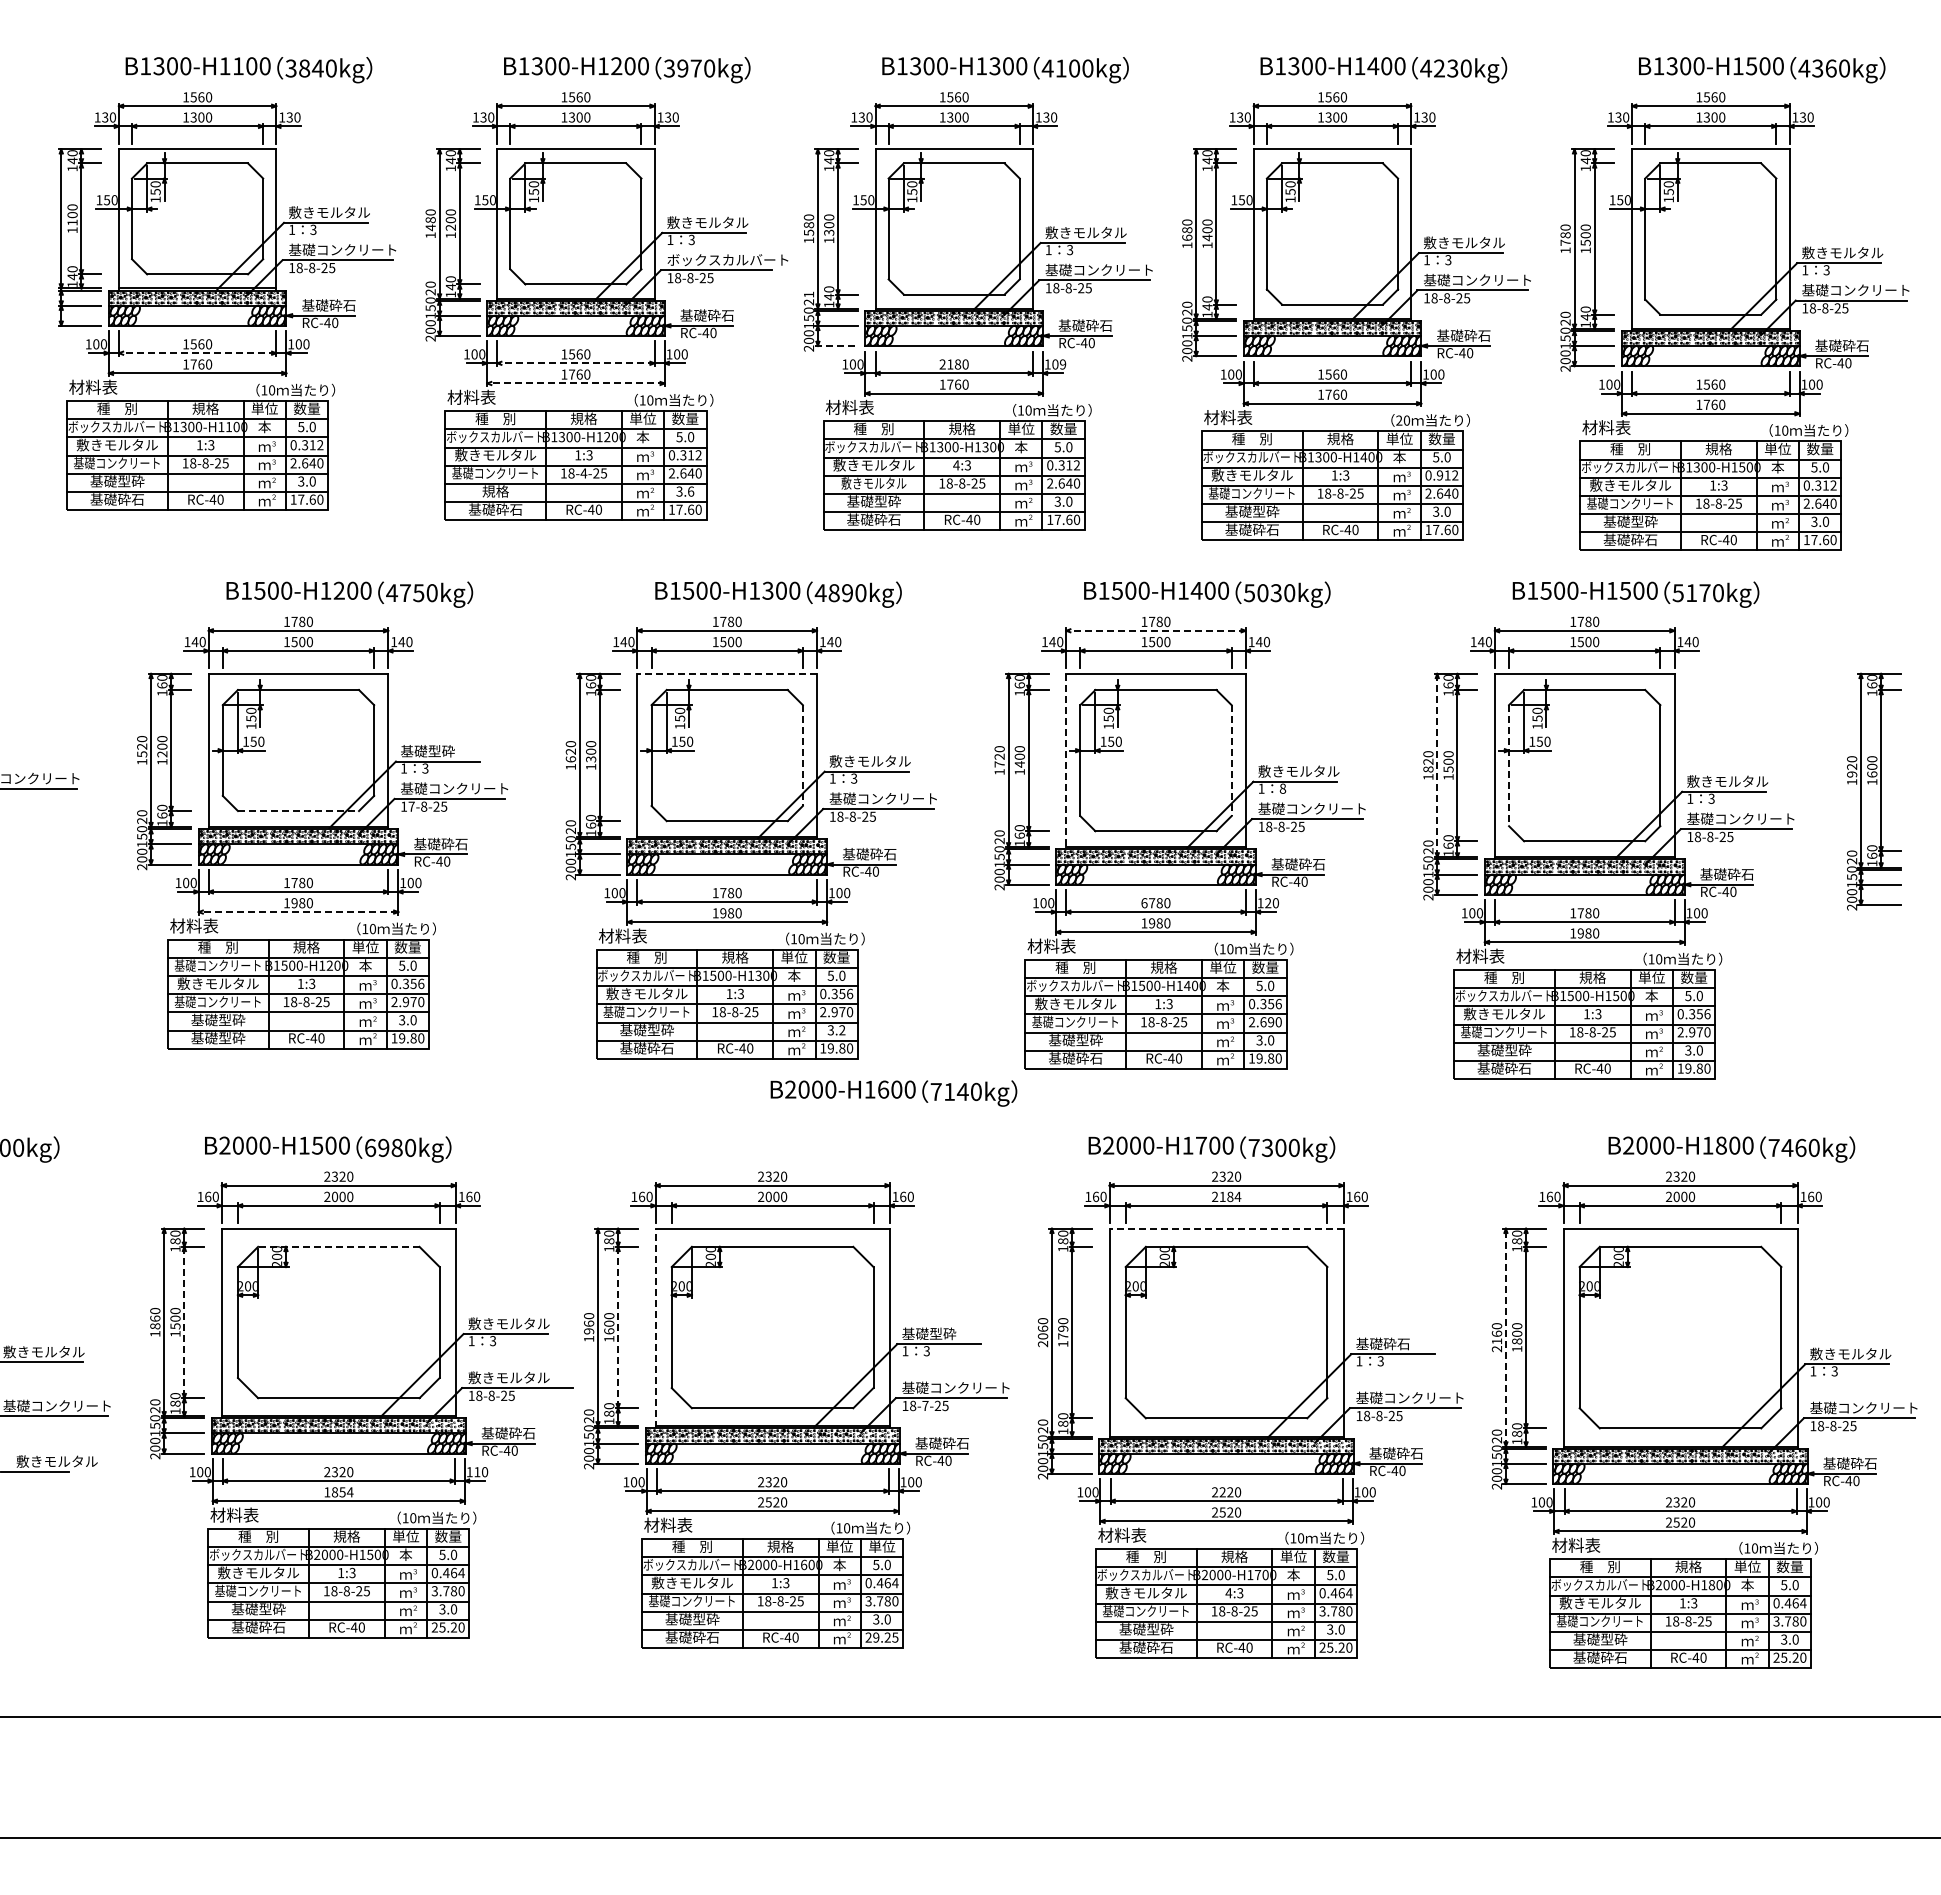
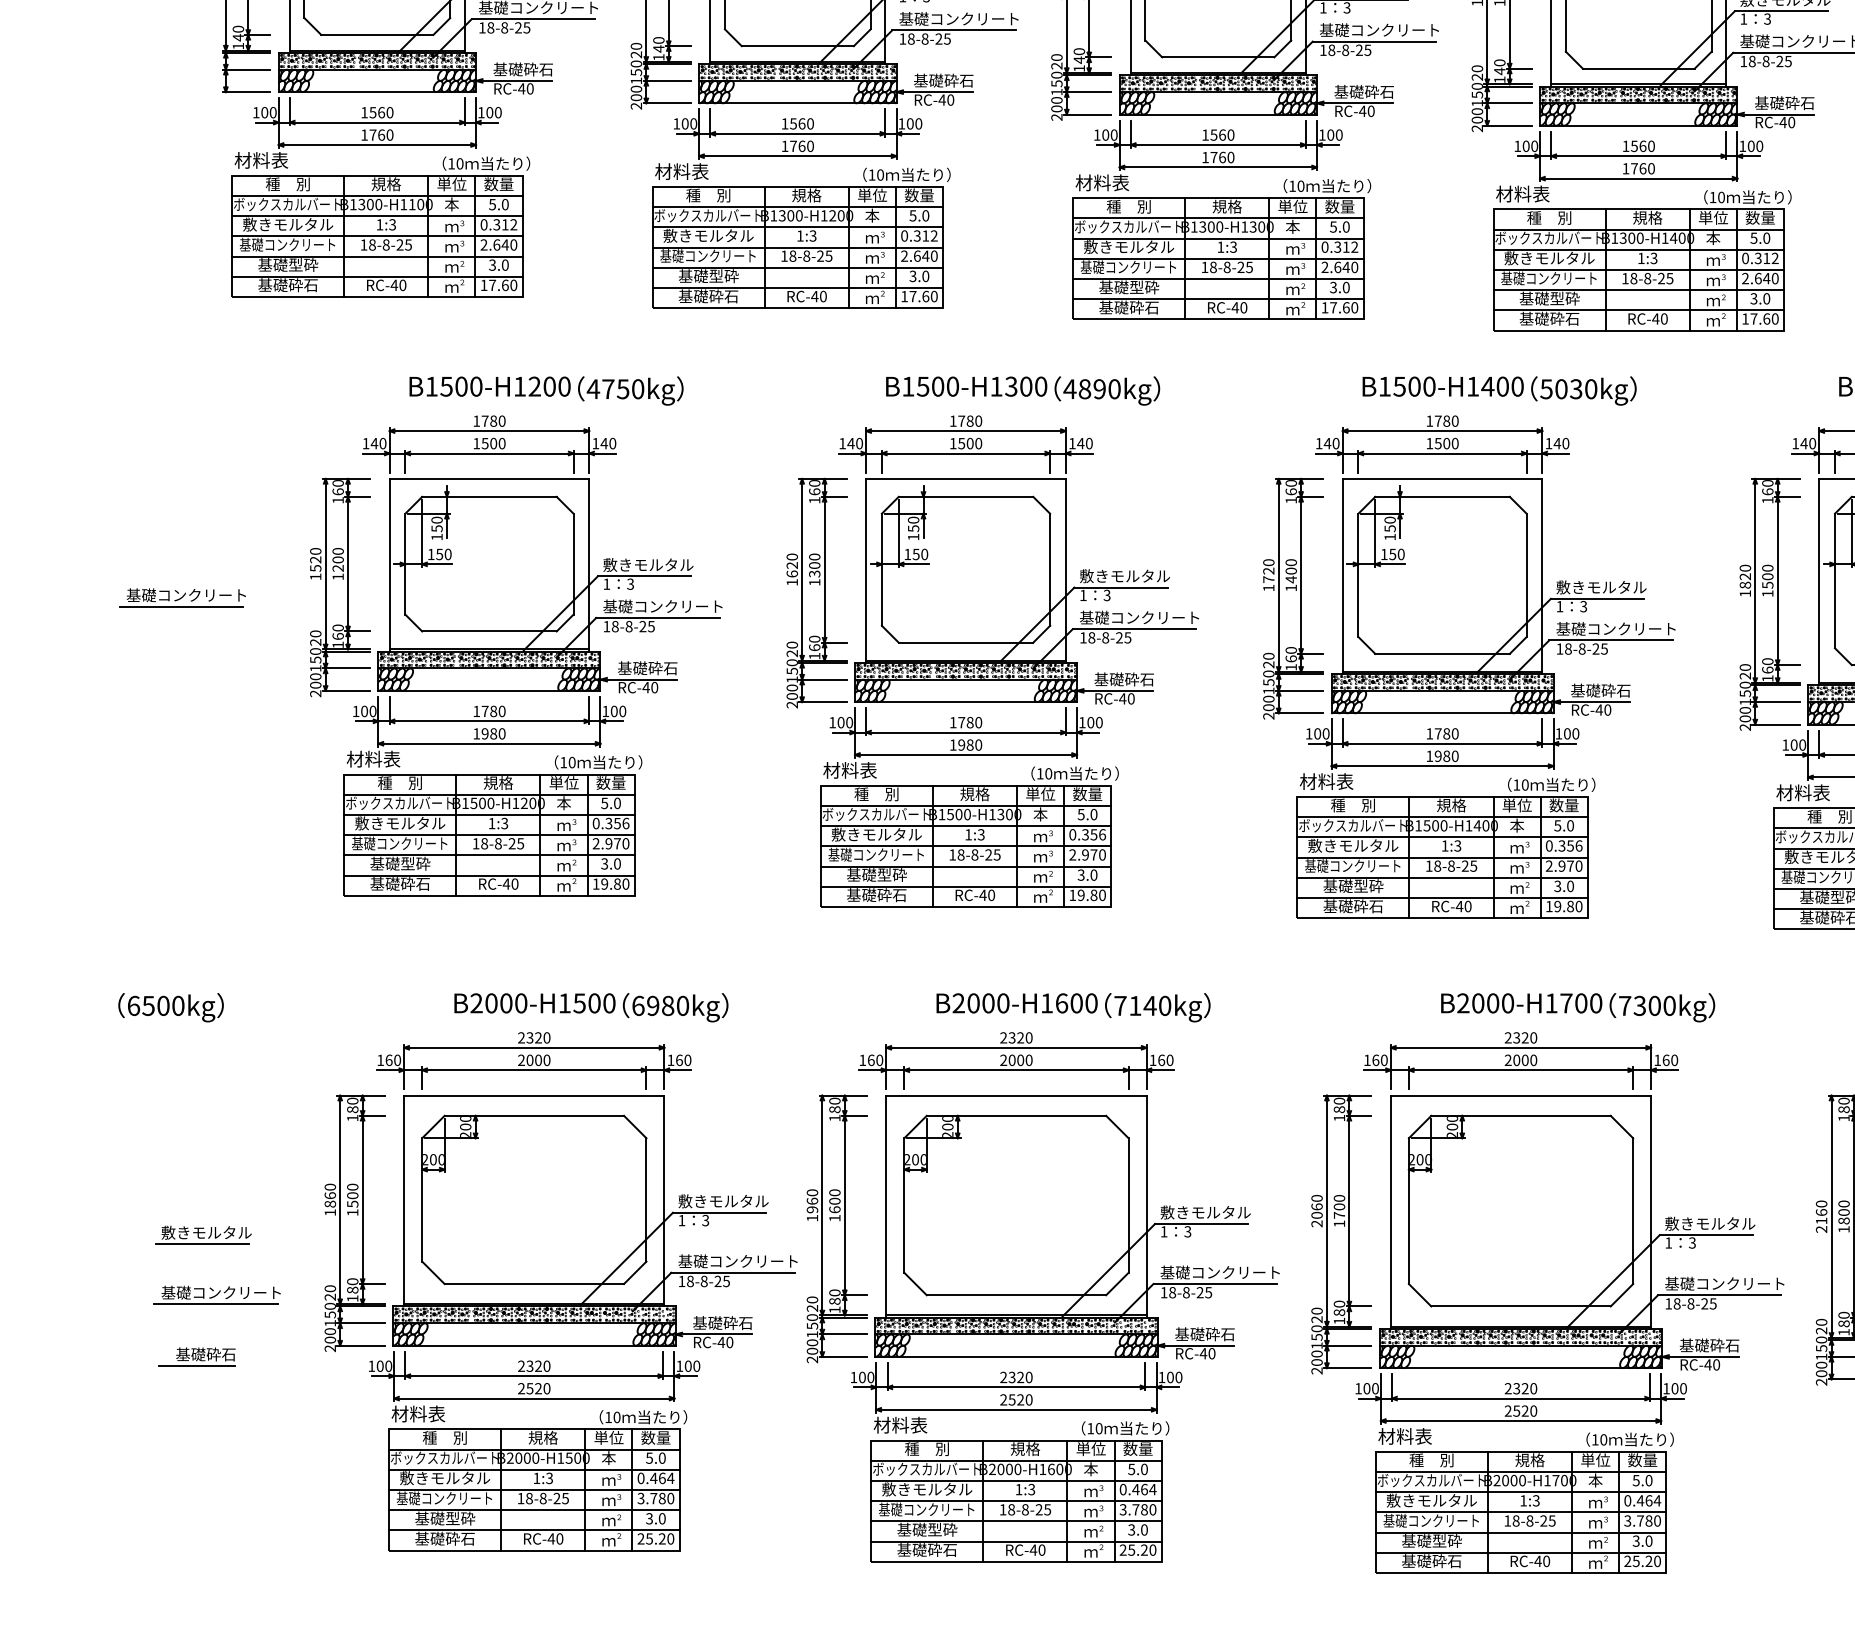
text: (727, 259) -> (966, 18), ボックスカルバート -> 基礎コンクリート
text: (808, 294) -> (1056, 57), 21 -> 20
line: (837, 346) -> (1088, 115), dashed -> solid
line: (197, 353) -> (377, 122), dashed -> solid
line: (575, 363) -> (797, 133), dashed -> solid
text: (950, 364) -> (1214, 135), 2180 -> 1560
text: (1062, 364) -> (1338, 135), 109 -> 100
line: (575, 383) -> (797, 156), dashed -> solid
text: (1399, 420) -> (1713, 197), 20 -> 10
text: (956, 465) -> (1220, 247), 4:3 -> 1:3
text: (583, 473) -> (806, 256), 18-4-25 -> 18-8-25
text: (1439, 475) -> (1757, 258), 0.912 -> 0.312
text: (873, 483) -> (1128, 267), 敷きモルタル -> 基礎コンクリート
text: (495, 491) -> (708, 276), 規格 -> 基礎型砕
text: (691, 491) -> (926, 276), 3.6 -> 3.0
line: (1155, 630) -> (1442, 430), dashed -> solid
line: (727, 673) -> (966, 478), dashed -> solid
text: (441, 751) -> (648, 565), 基礎型砕 -> 敷きモルタル
line: (802, 756) -> (1049, 570), dashed -> solid
line: (1066, 761) -> (1343, 576), dashed -> solid
line: (1231, 761) -> (1526, 576), dashed -> solid
line: (1437, 765) -> (1755, 580), dashed -> solid
line: (1509, 765) -> (1835, 580), dashed -> solid
text: (1282, 788) -> (1583, 606), 8 -> 3
text: (411, 806) -> (615, 626), 17-8-25 -> 18-8-25
line: (298, 811) -> (489, 631), dashed -> solid
text: (1144, 903) -> (1429, 734), 6780 -> 1780
text: (1268, 903) -> (1567, 734), 120 -> 100
line: (298, 912) -> (489, 744), dashed -> solid
text: (217, 965) -> (399, 803), 基礎コンクリート -> ボックスカルバート
text: (1267, 1022) -> (1566, 866), 2.690 -> 2.970
text: (842, 1030) -> (1094, 875), 3.2 -> 3.0
text: (231, 1038) -> (415, 884), 基礎型砕 -> 基礎砕石
text: (893, 1093) -> (1073, 1007), moved
text: (328, 1149) -> (591, 1007), moved
text: (1211, 1149) -> (1577, 1007), moved
text: (1230, 1196) -> (1525, 1059), 2184 -> 2000
line: (1226, 1228) -> (1520, 1095), dashed -> solid
line: (338, 1246) -> (533, 1115), dashed -> solid
line: (184, 1322) -> (362, 1199), dashed -> solid
line: (618, 1327) -> (845, 1205), dashed -> solid
line: (655, 1328) -> (886, 1206), dashed -> solid
text: (1063, 1328) -> (1339, 1206), 1790 -> 1700
text: (942, 1333) -> (1205, 1212), 基礎型砕 -> 敷きモルタル
line: (1505, 1337) -> (1831, 1216), dashed -> solid
text: (1396, 1343) -> (1709, 1223), 基礎砕石 -> 敷きモルタル
text: (521, 1377) -> (737, 1261), 敷きモルタル -> 基礎コンクリート
text: (925, 1405) -> (1186, 1292), 18-7-25 -> 18-8-25
text: (56, 1461) -> (220, 1354), 敷きモルタル -> 基礎砕石
text: (477, 1472) -> (688, 1366), 110 -> 100
text: (338, 1492) -> (533, 1388), 1854 -> 2520
text: (1222, 1492) -> (1516, 1388), 2220 -> 2320
text: (882, 1546) -> (1138, 1448), 単位 -> 数量
text: (1228, 1593) -> (1523, 1501), 4:3 -> 1:3
text: (885, 1637) -> (1141, 1550), 29.25 -> 25.20

